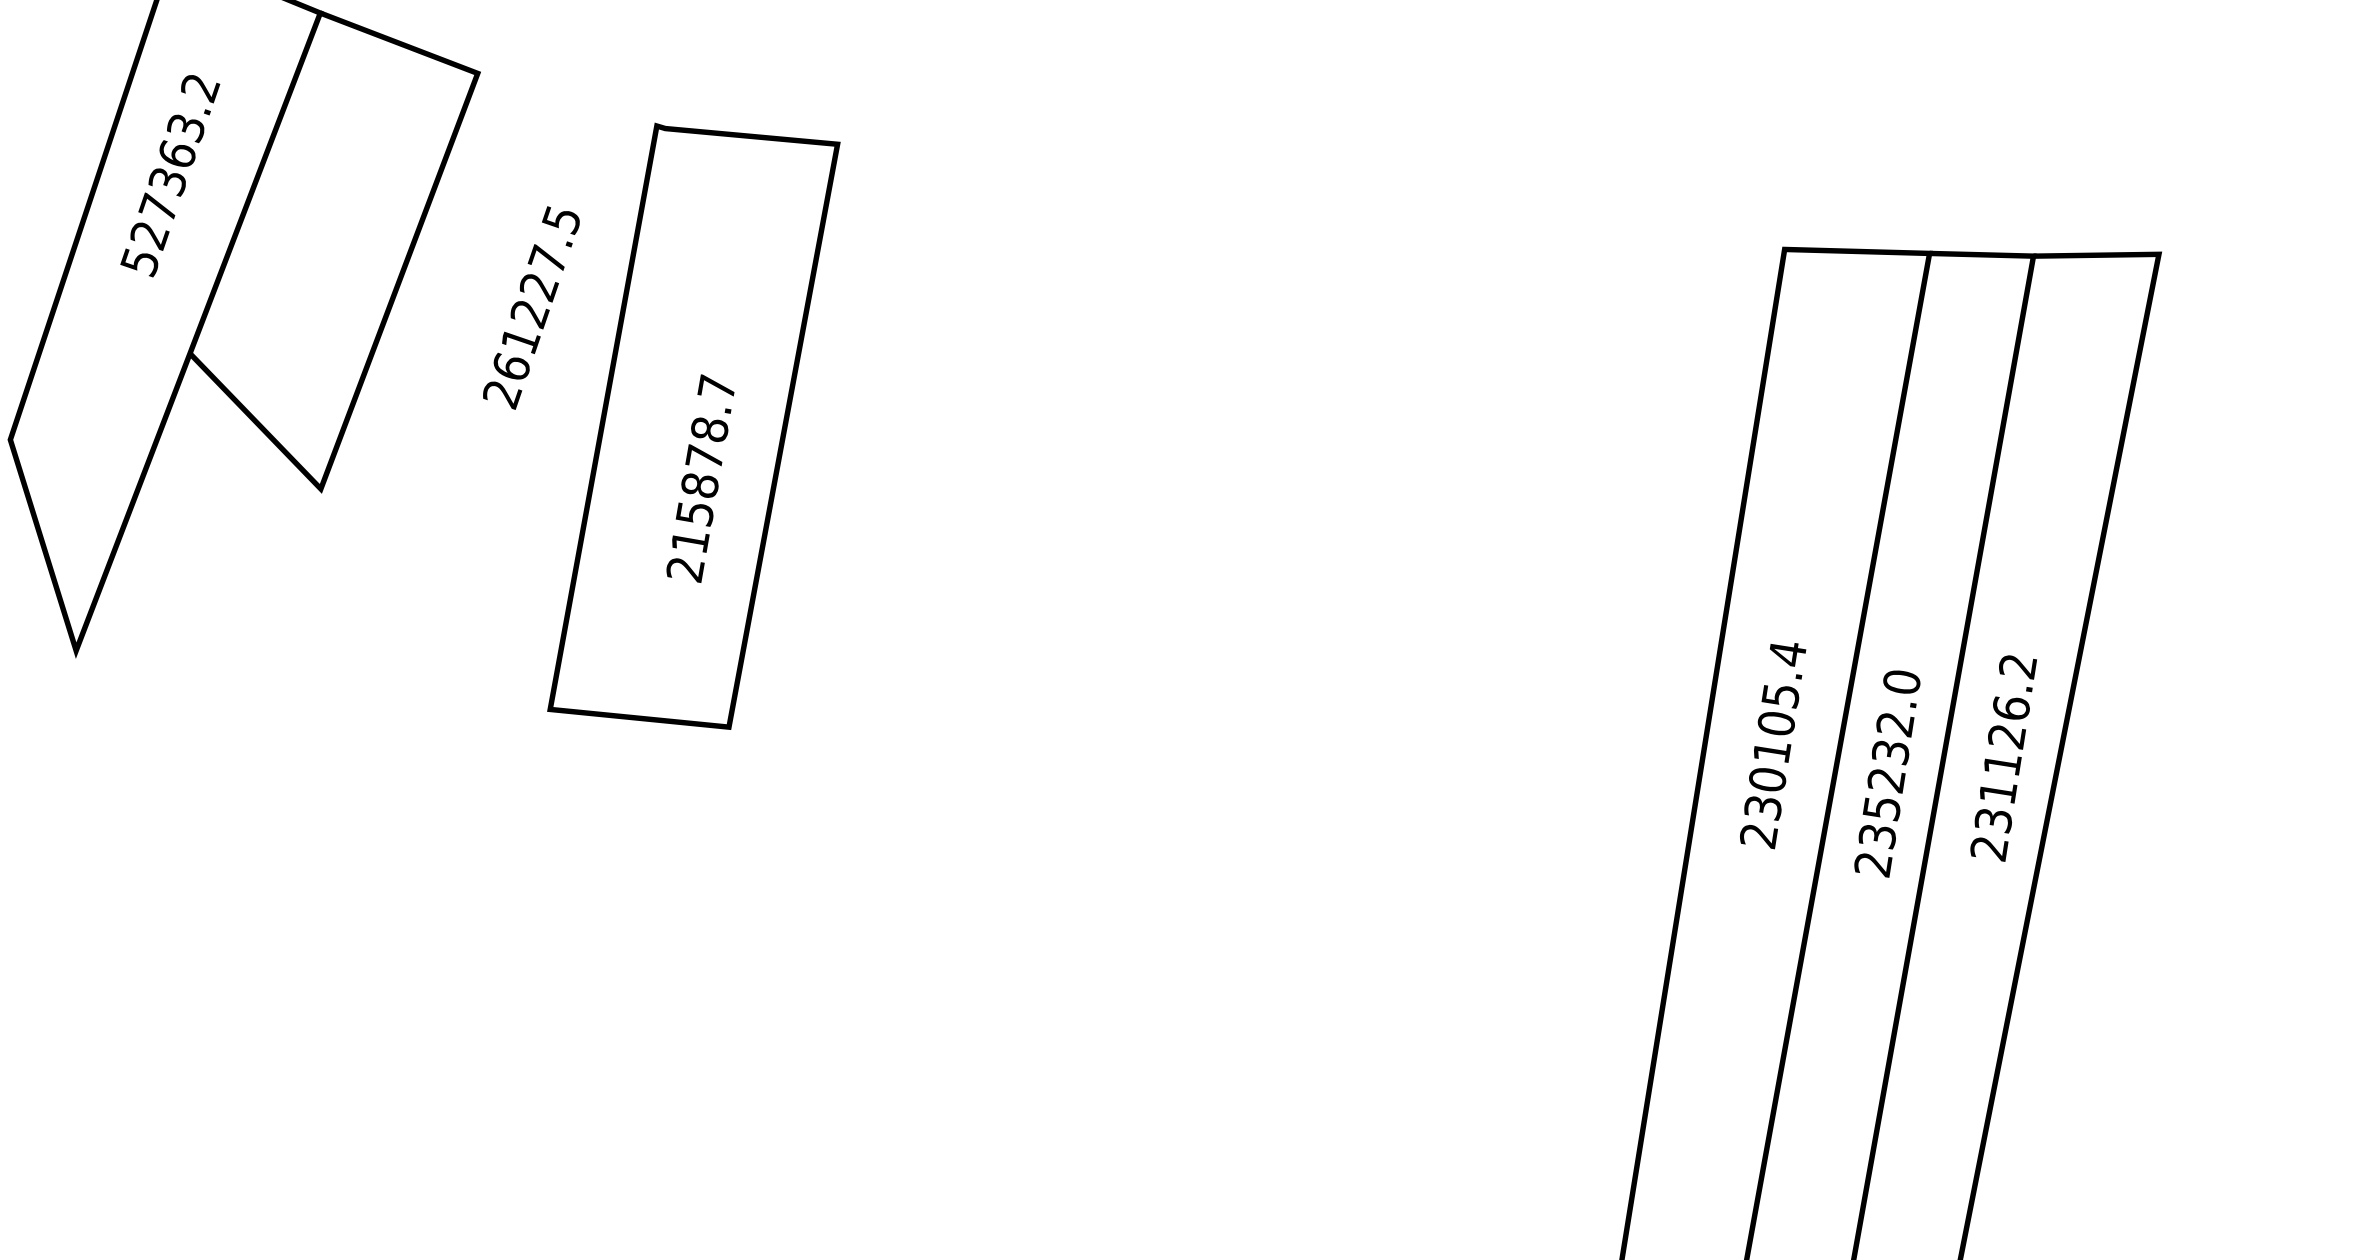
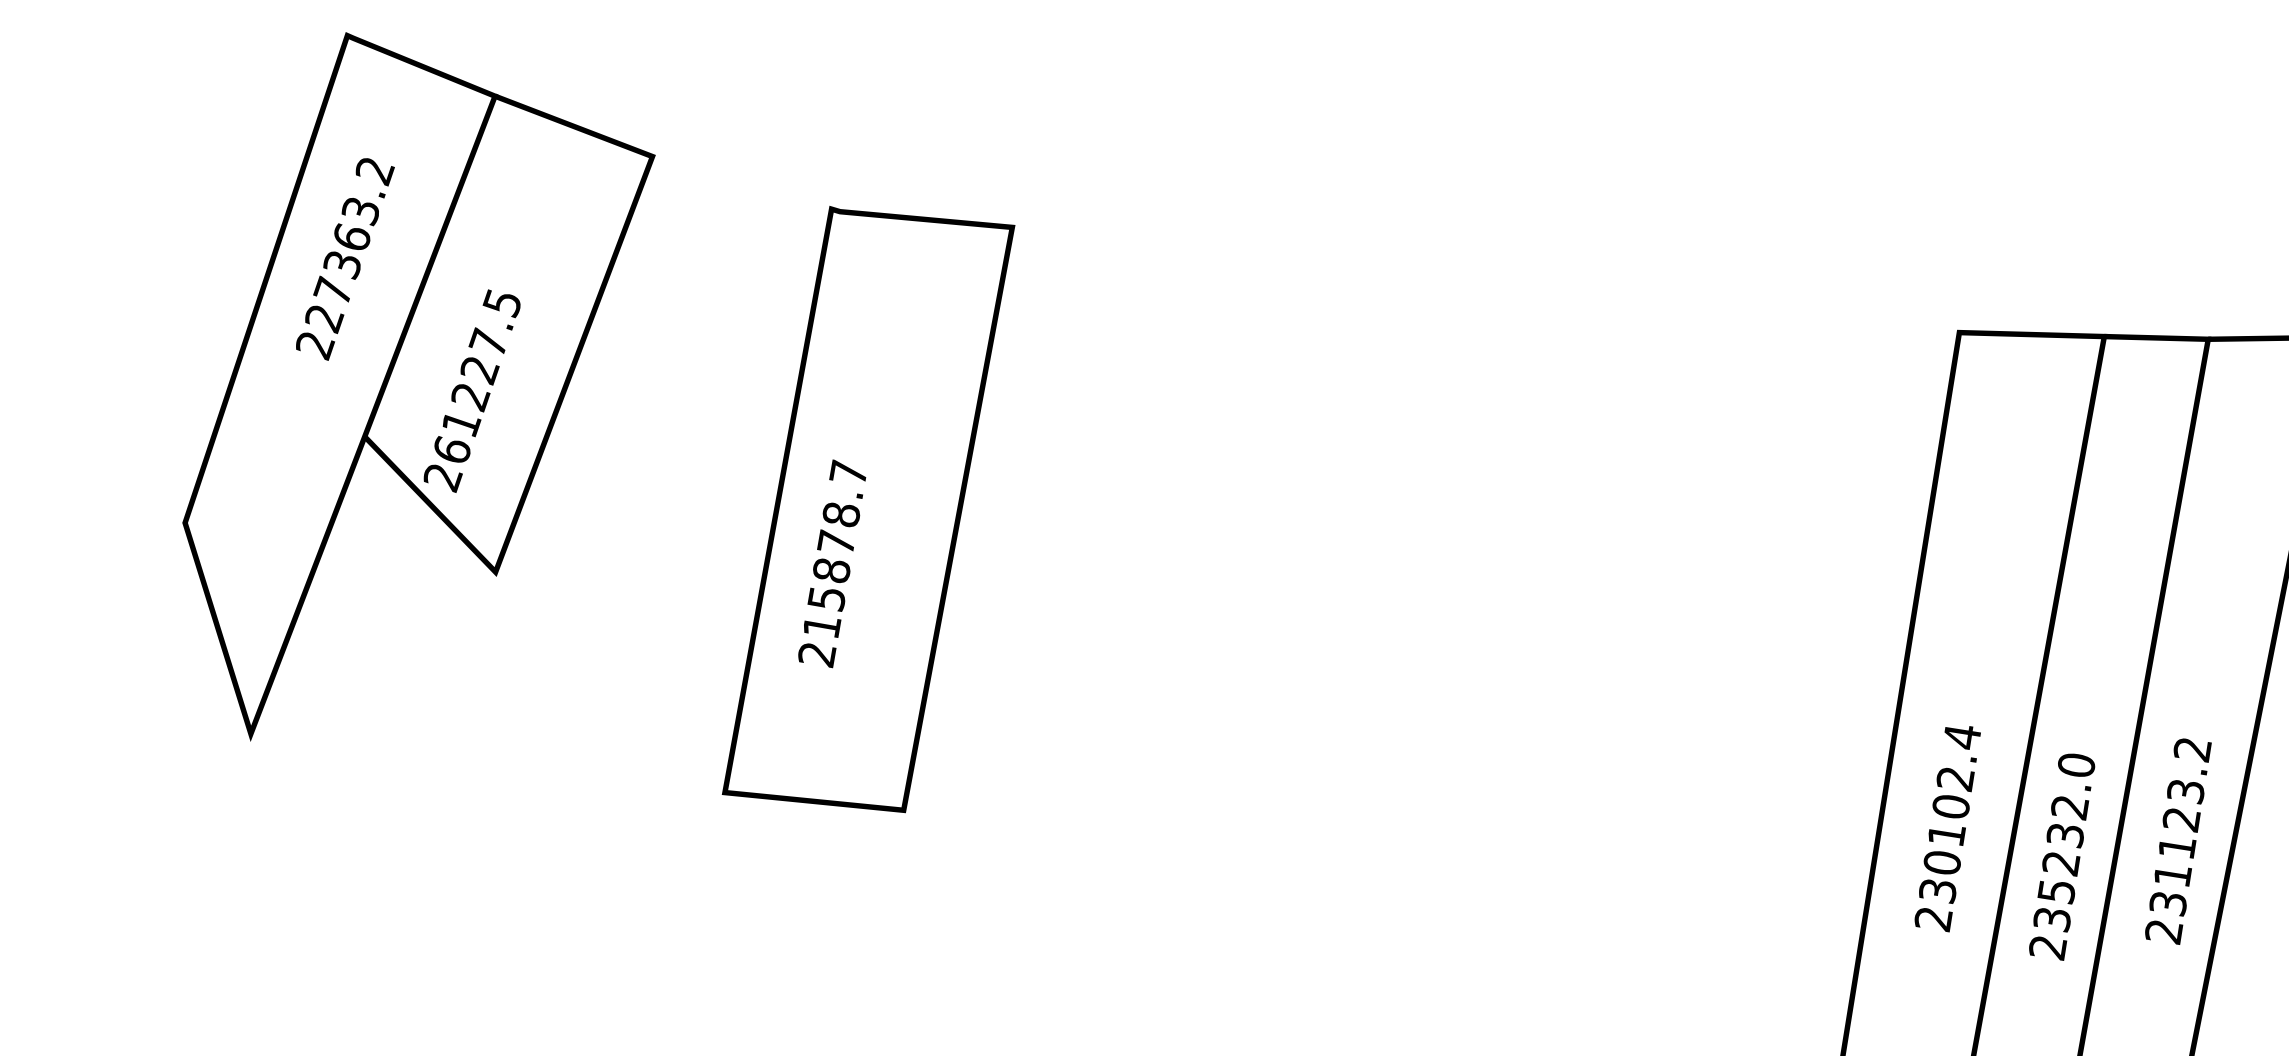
text: (140, 262) -> (315, 345), 527363.2 -> 227363.2
text: (531, 307) -> (472, 390), moved
text: (700, 478) -> (832, 563), moved
text: (1780, 696) -> (1955, 779), 230105.4 -> 230102.4
text: (2010, 708) -> (2185, 791), 231126.2 -> 231123.2

